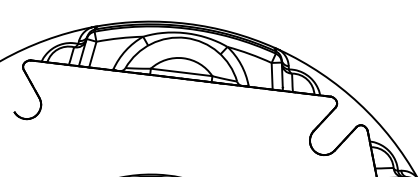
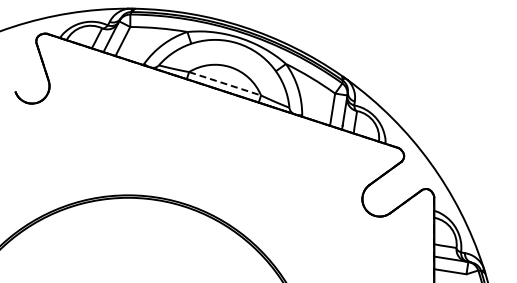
line: (181, 72) -> (225, 83), solid -> dashed

